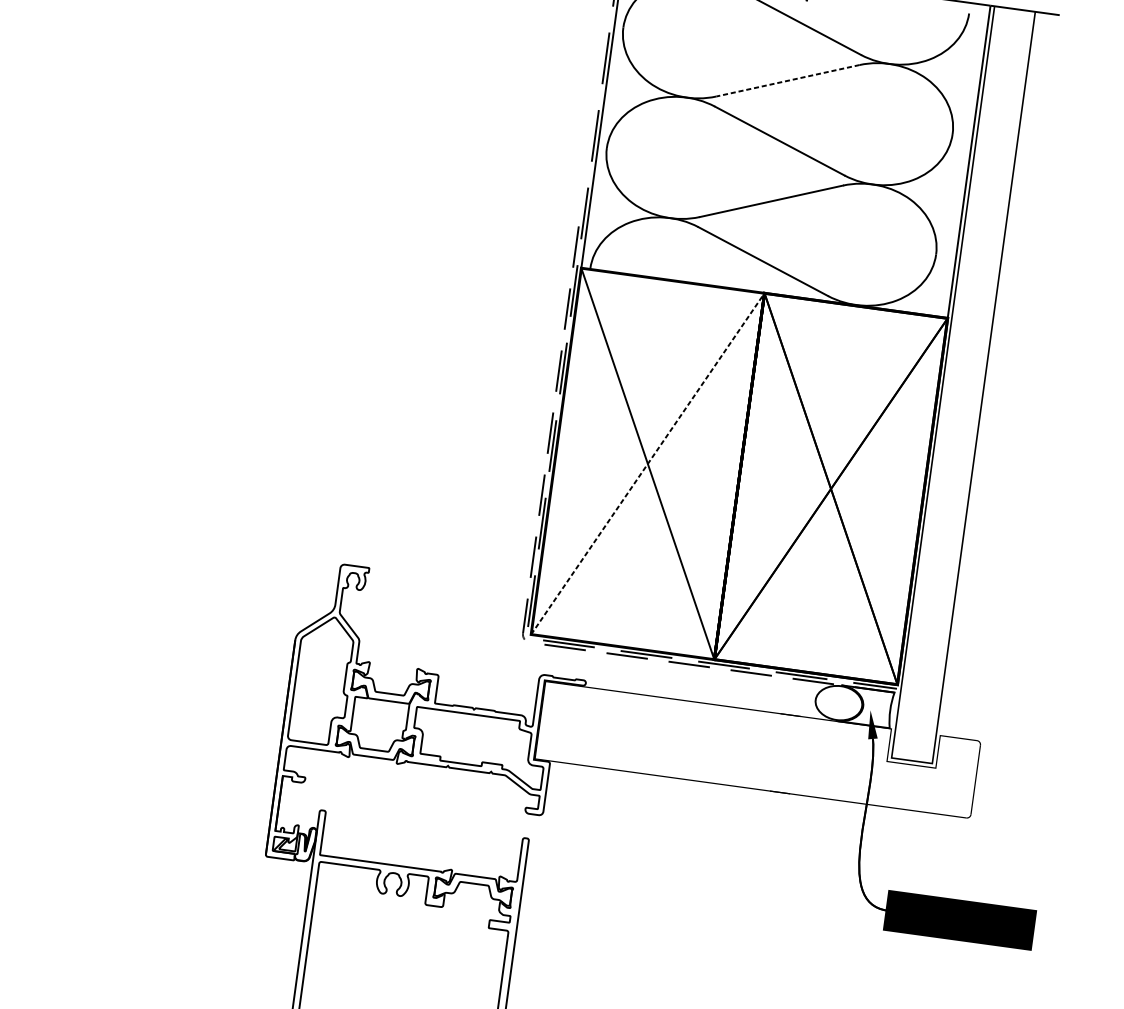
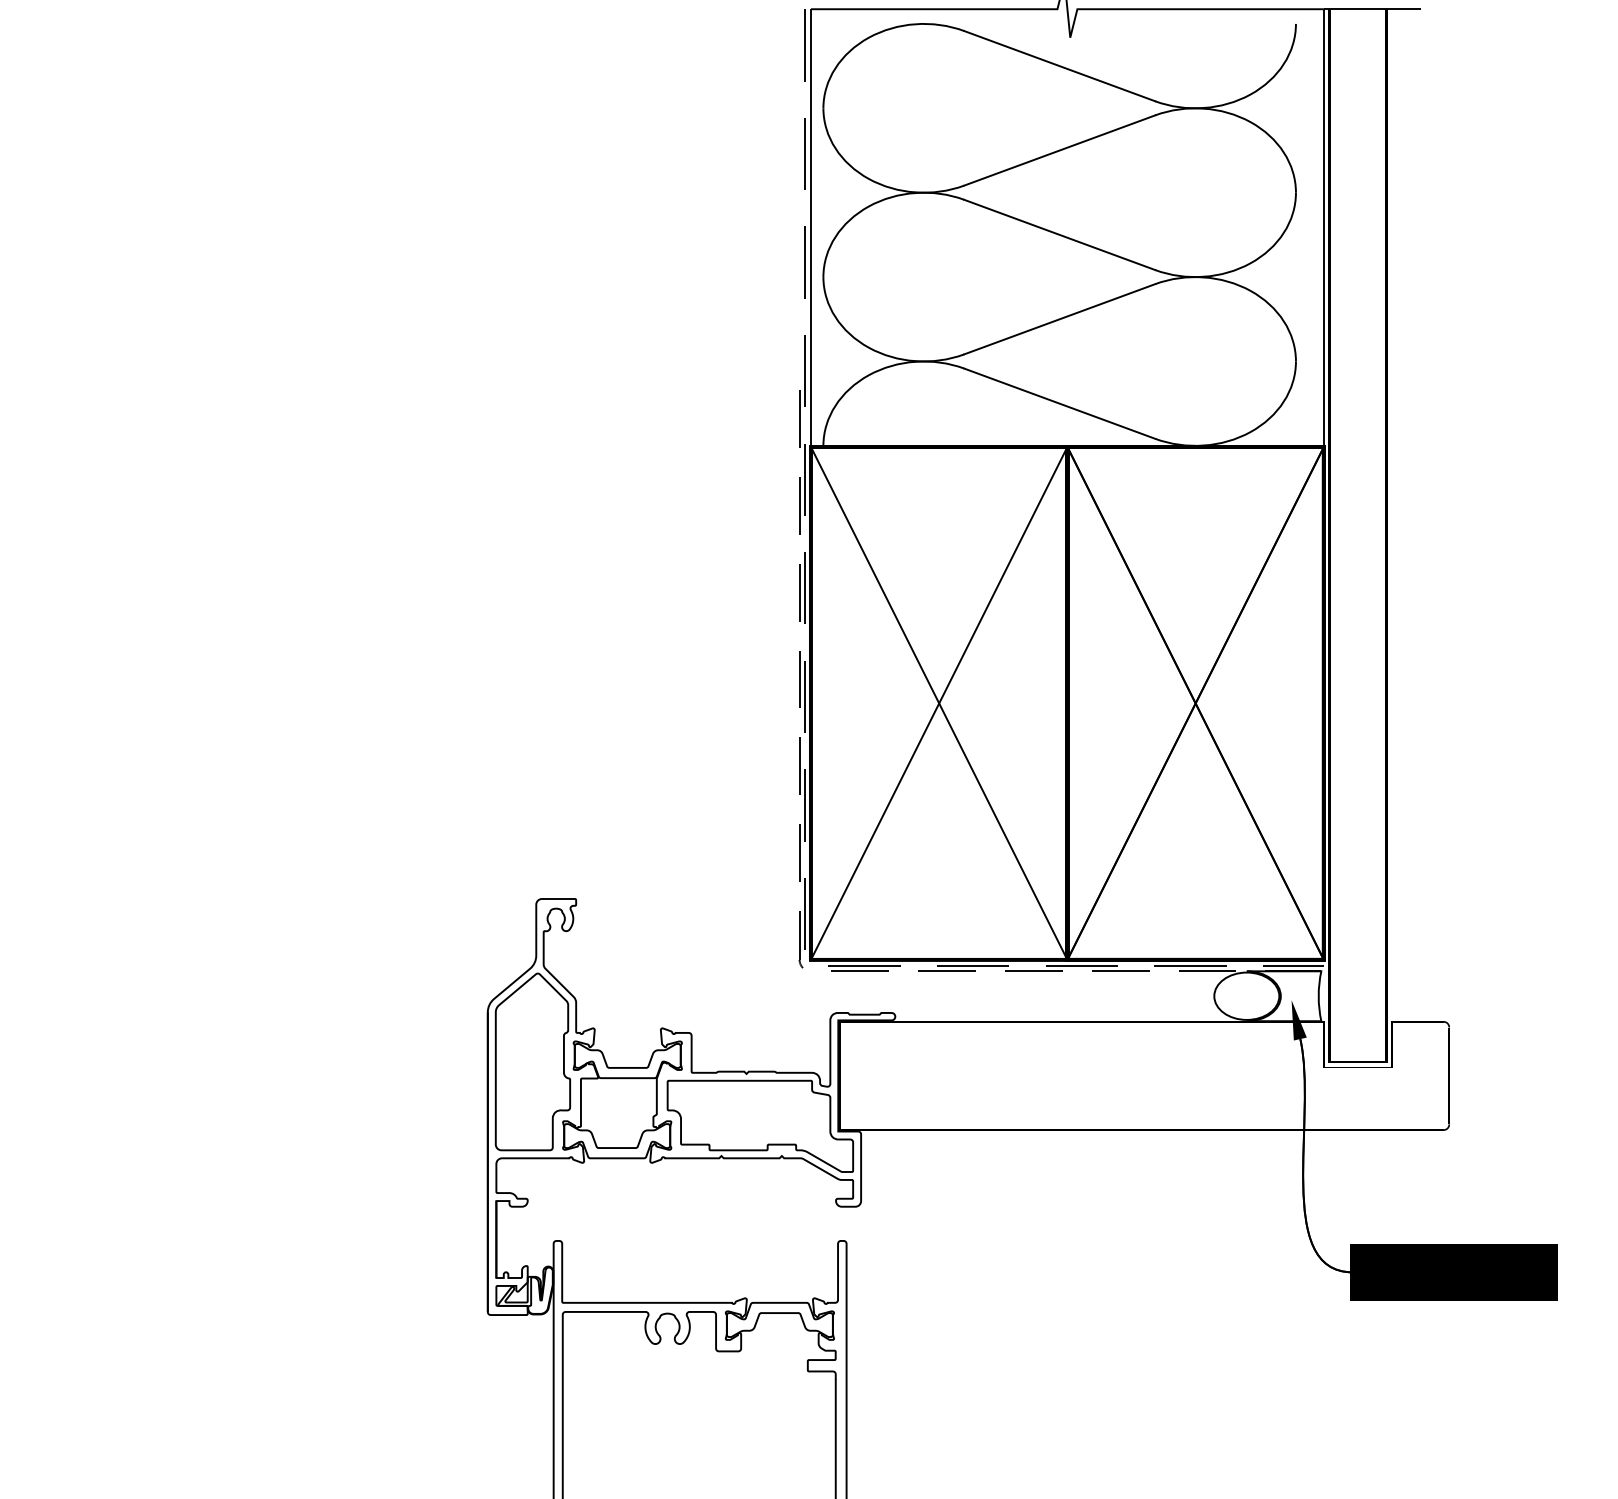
line: (787, 80) -> (1059, 150), dashed -> solid
line: (648, 463) -> (939, 703), dashed -> solid

